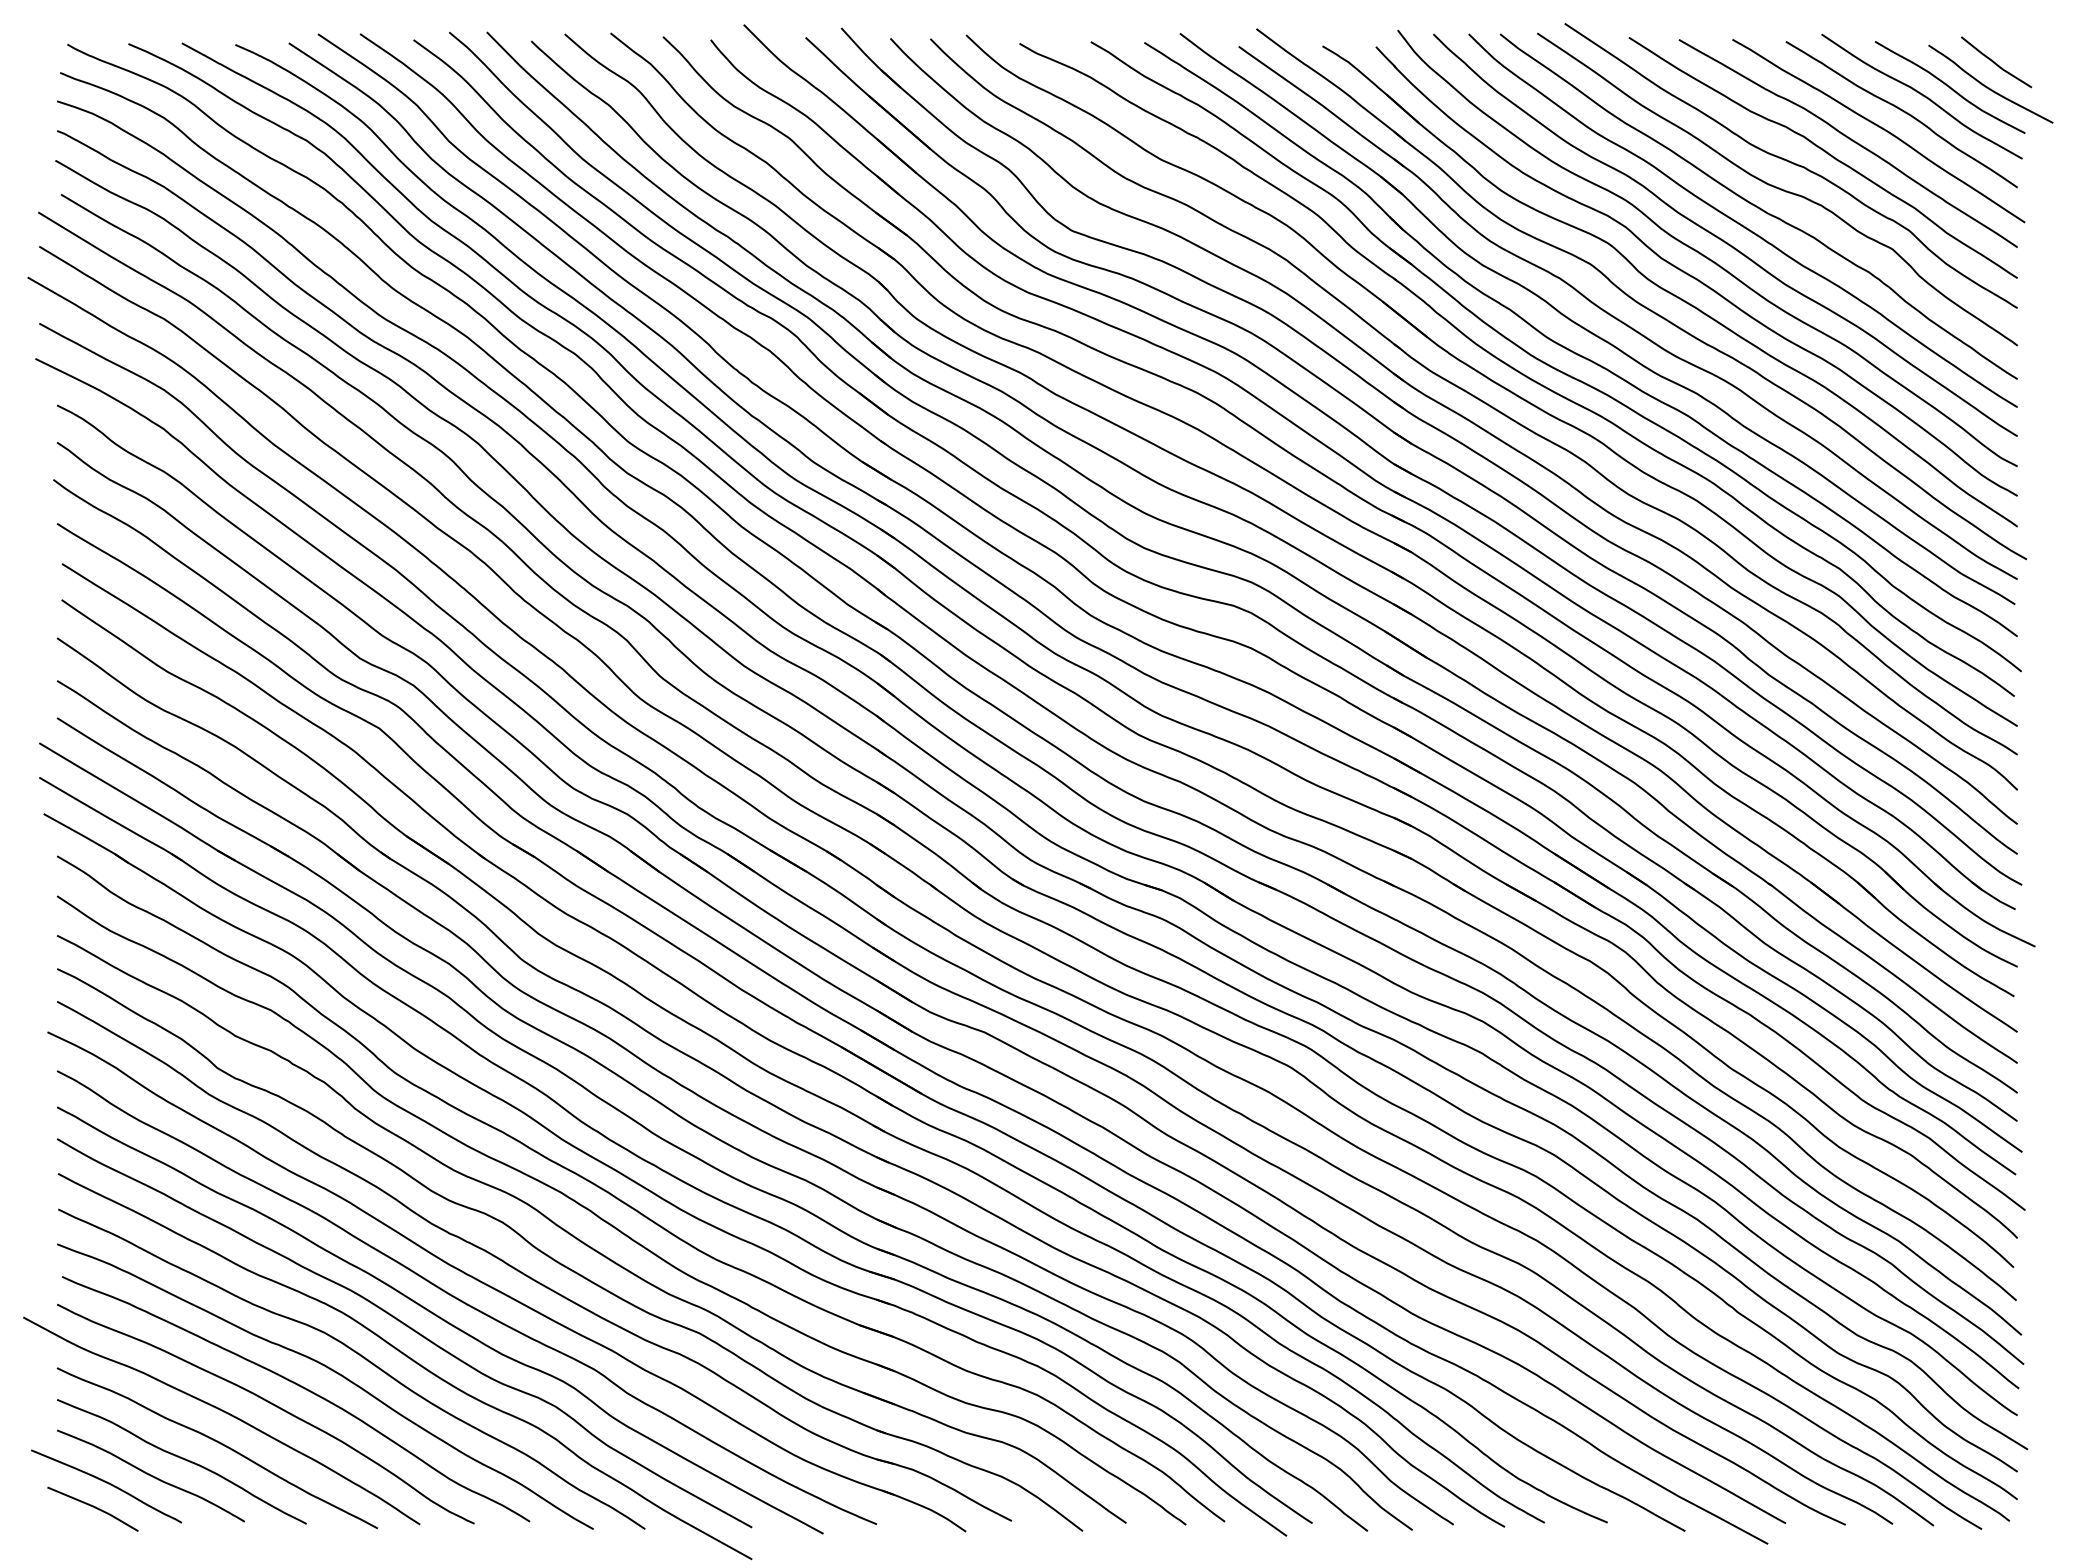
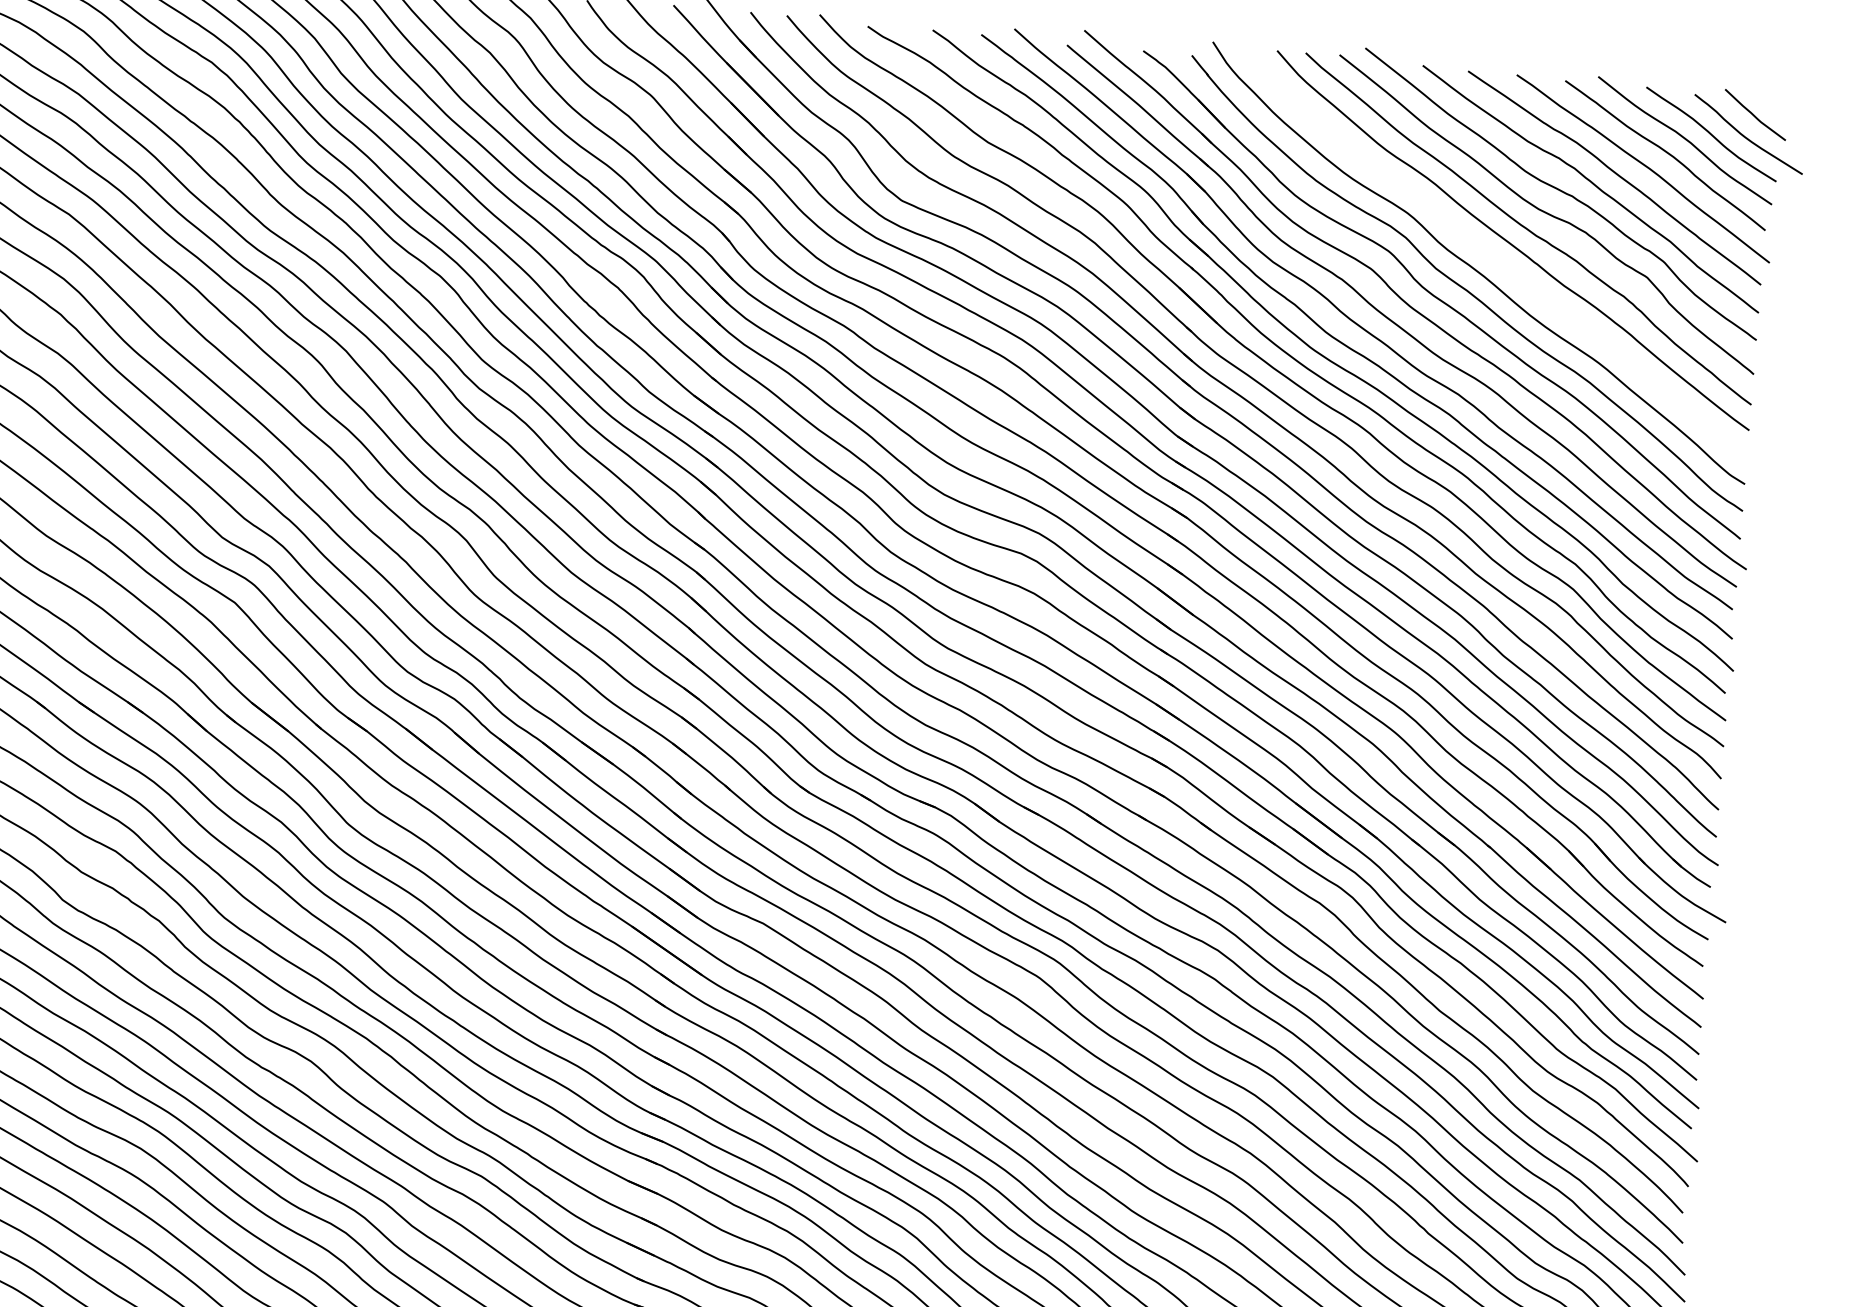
curve: (1723, 239) -> (1493, 256), removed

